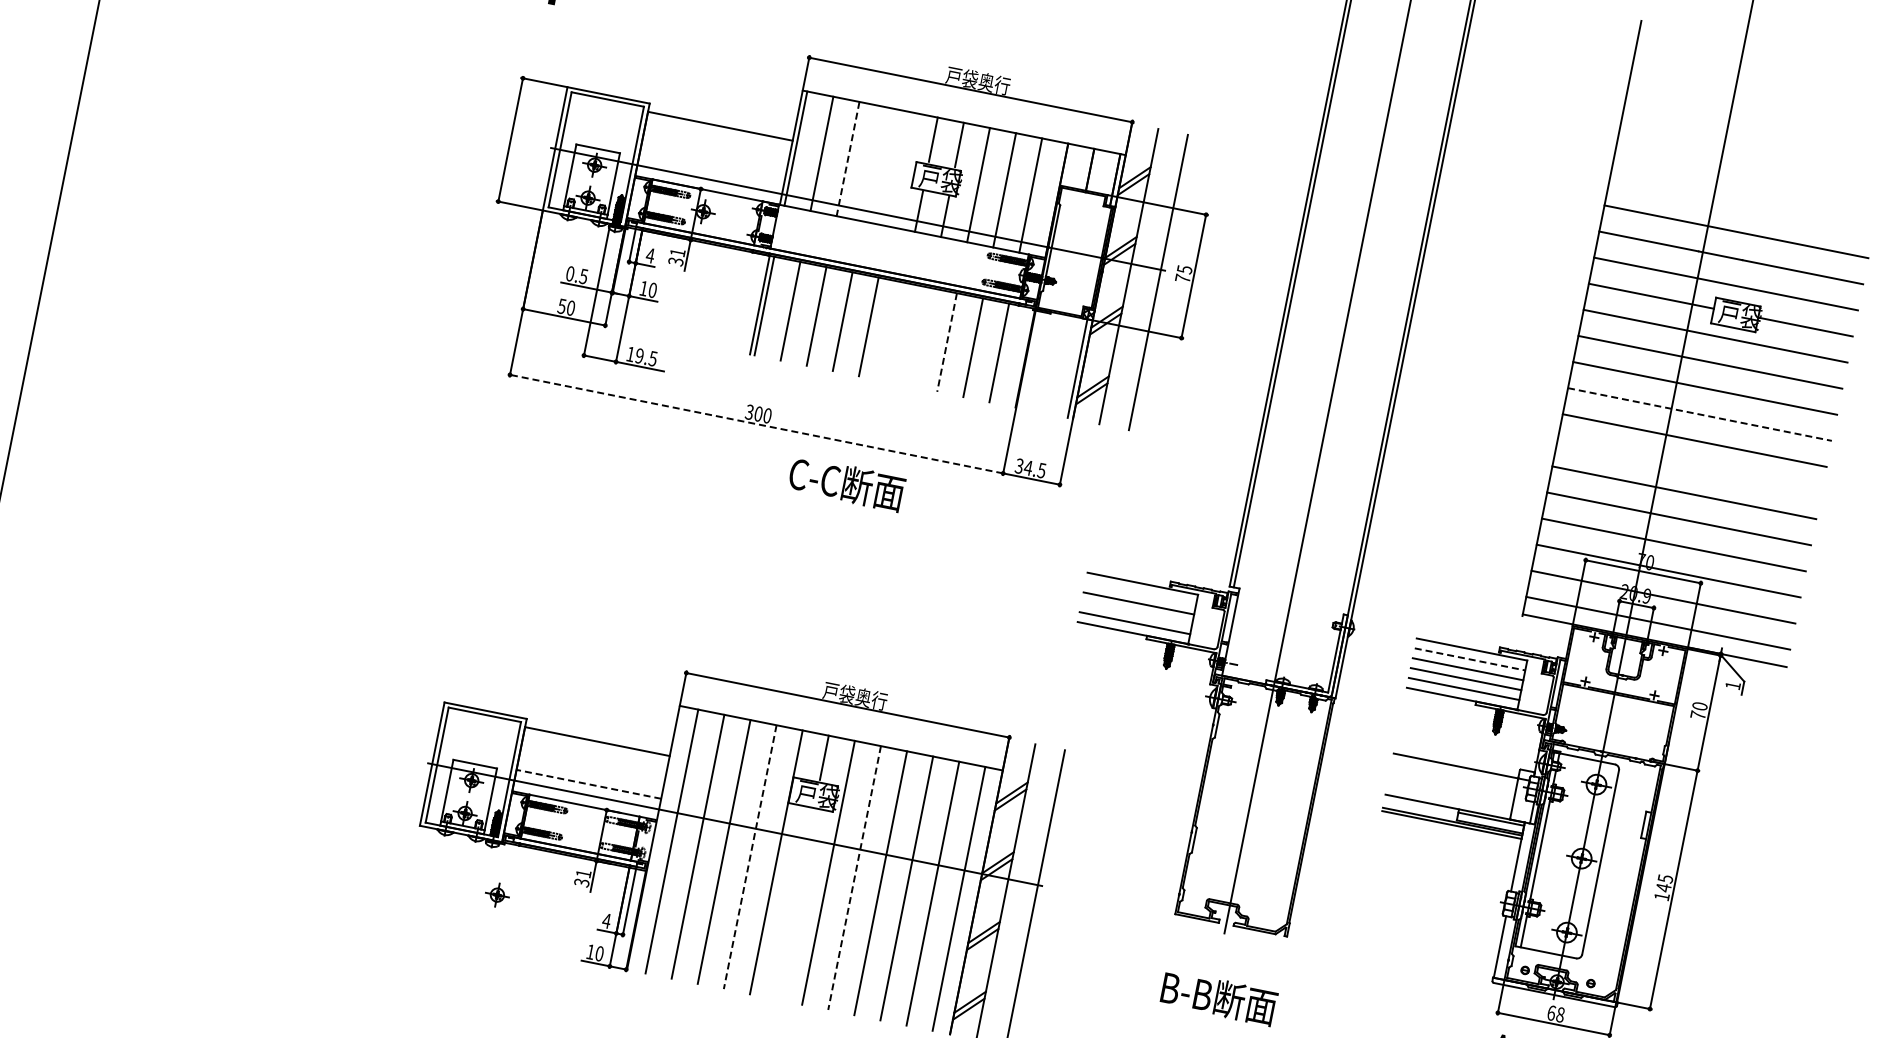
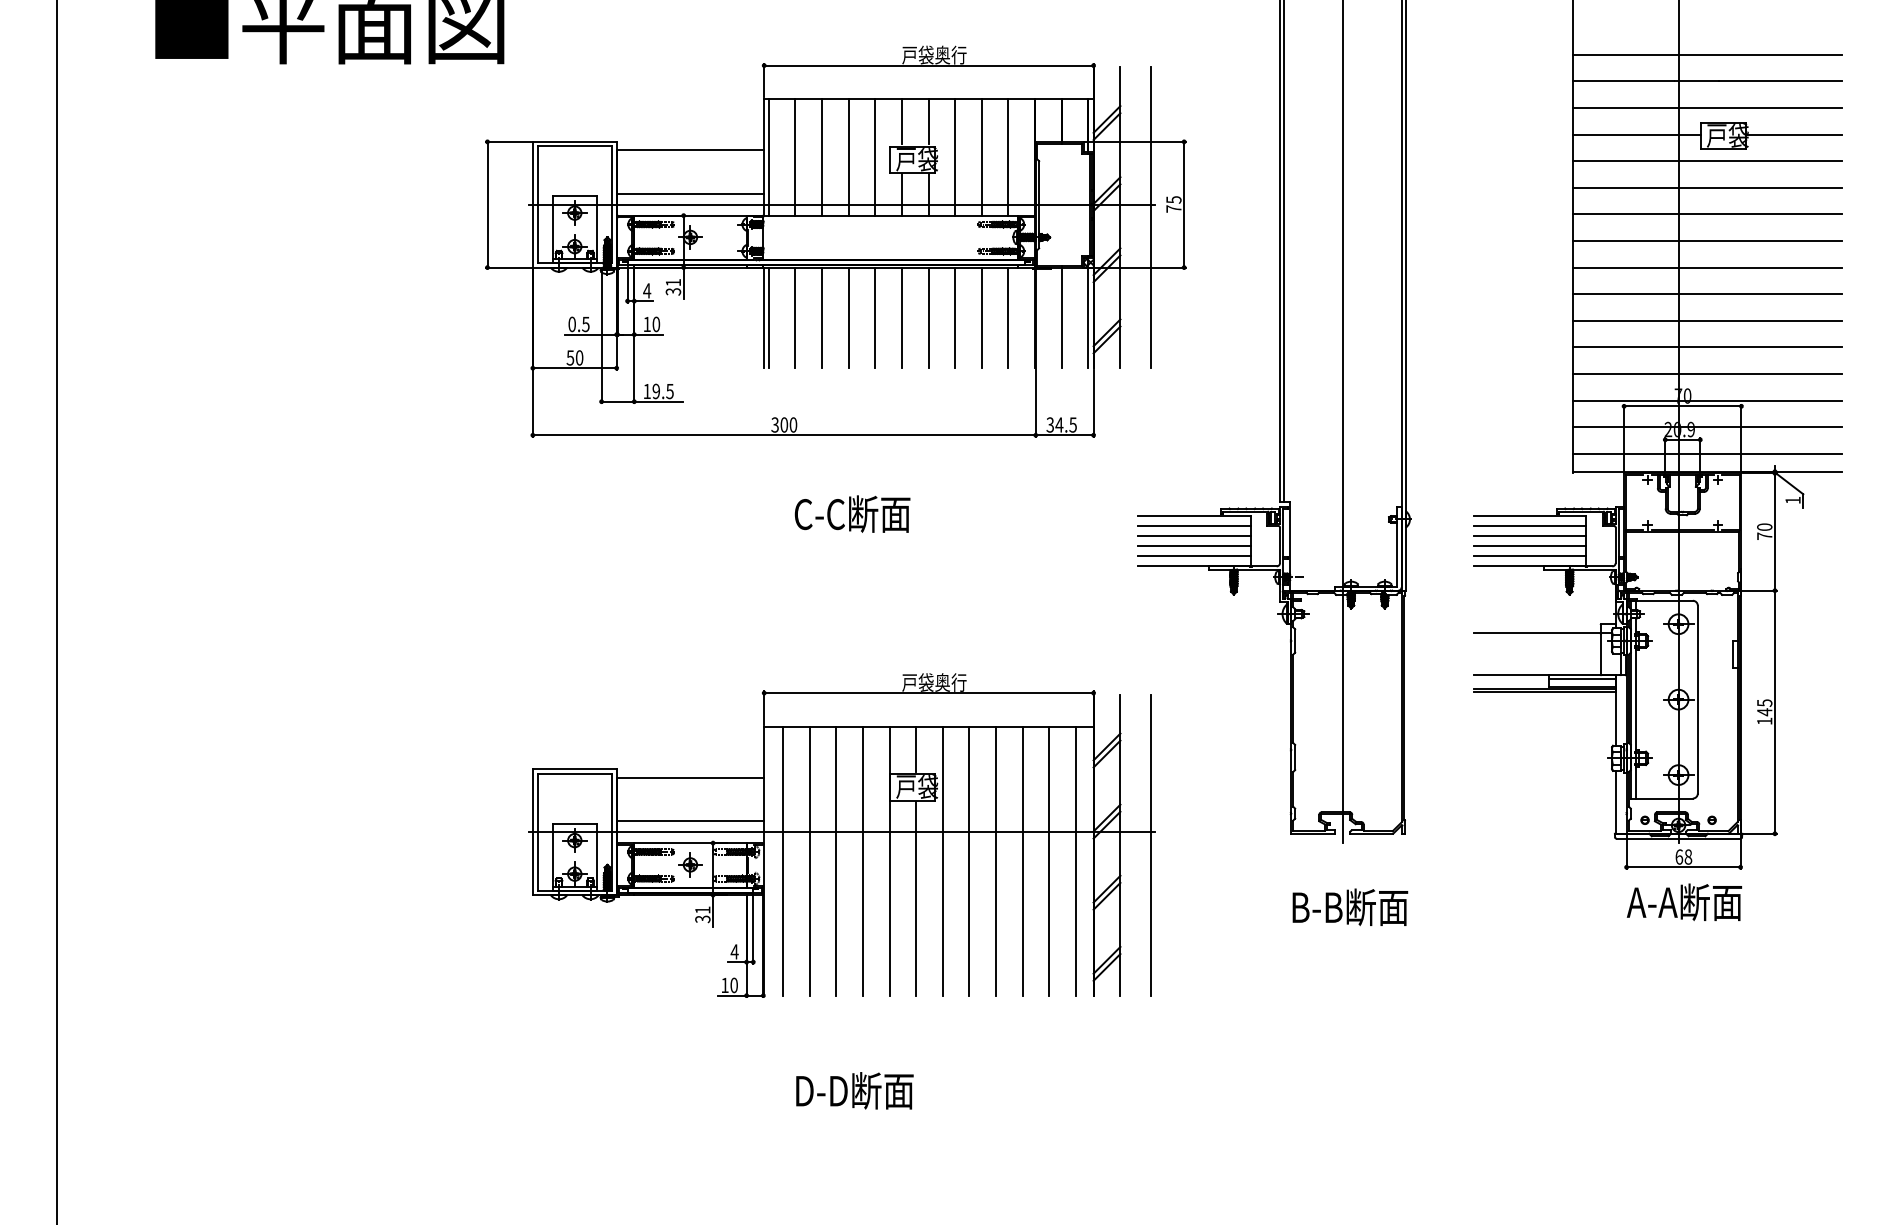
line: (848, 159) -> (822, 157), dashed -> solid
line: (873, 164) -> (848, 157), added
line: (711, 168) -> (690, 193), added
line: (900, 169) -> (875, 157), added
line: (894, 331) -> (901, 317), added
line: (921, 336) -> (928, 317), added
line: (947, 343) -> (955, 318), dashed -> solid
line: (1051, 361) -> (1061, 316), added
line: (1700, 414) -> (1707, 240), dashed -> solid
line: (755, 424) -> (783, 435), dashed -> solid
line: (1689, 467) -> (1707, 294), added
text: (846, 483) -> (852, 513), moved
line: (1140, 593) -> (1194, 526), added
line: (1137, 613) -> (1194, 546), added
line: (1470, 659) -> (1530, 526), dashed -> solid
line: (588, 784) -> (690, 821), dashed -> solid
line: (749, 857) -> (862, 861), dashed -> solid
line: (854, 878) -> (969, 861), dashed -> solid
part: (497, 894) -> (690, 864), moved
line: (795, 904) -> (916, 898), added

